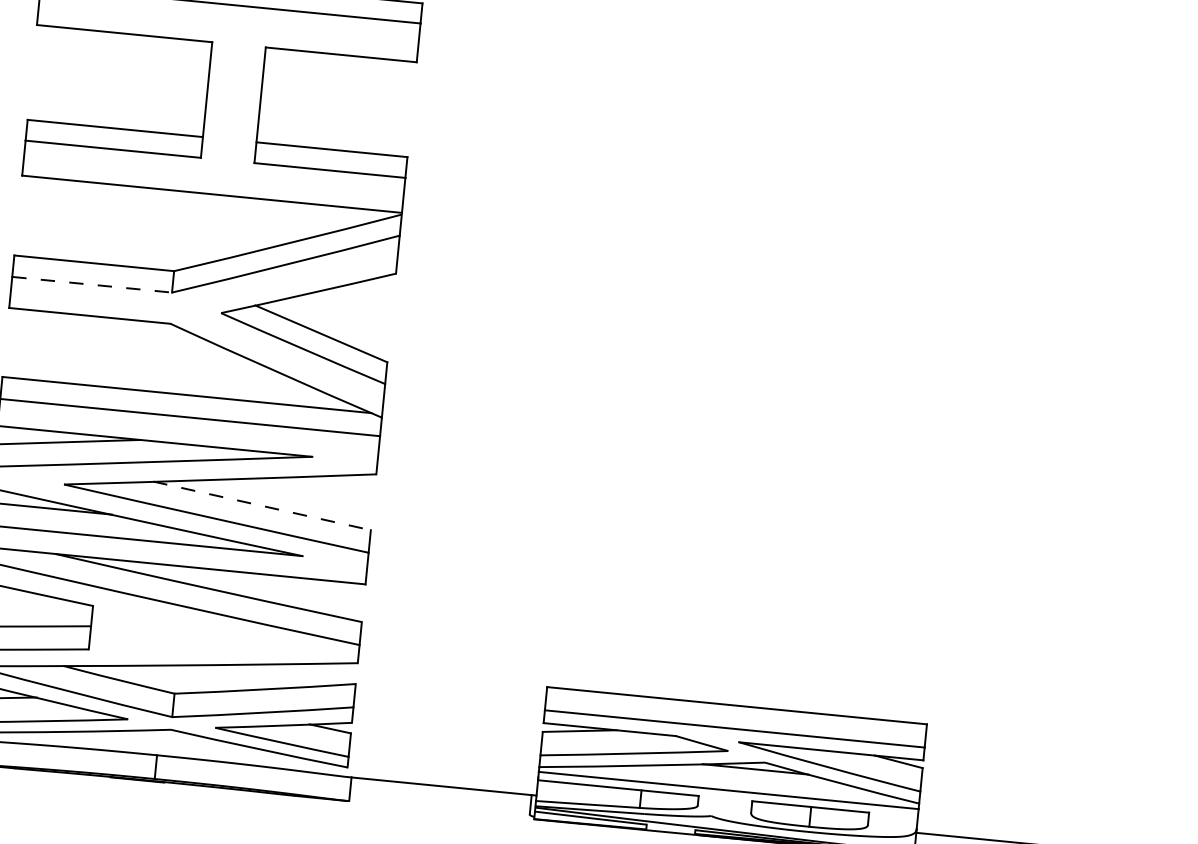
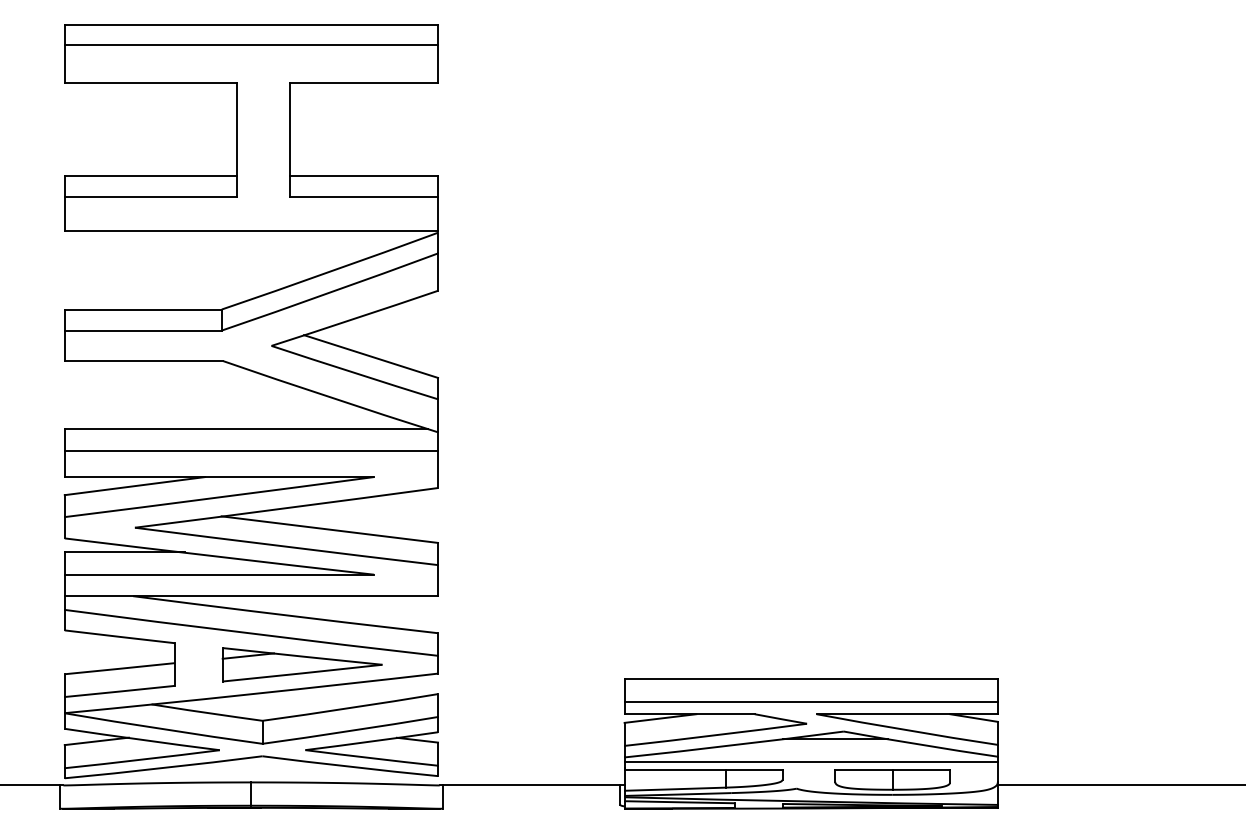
line: (92, 284) -> (143, 330), dashed -> solid
line: (262, 505) -> (330, 529), dashed -> solid
part: (219, 640) -> (301, 664), added

